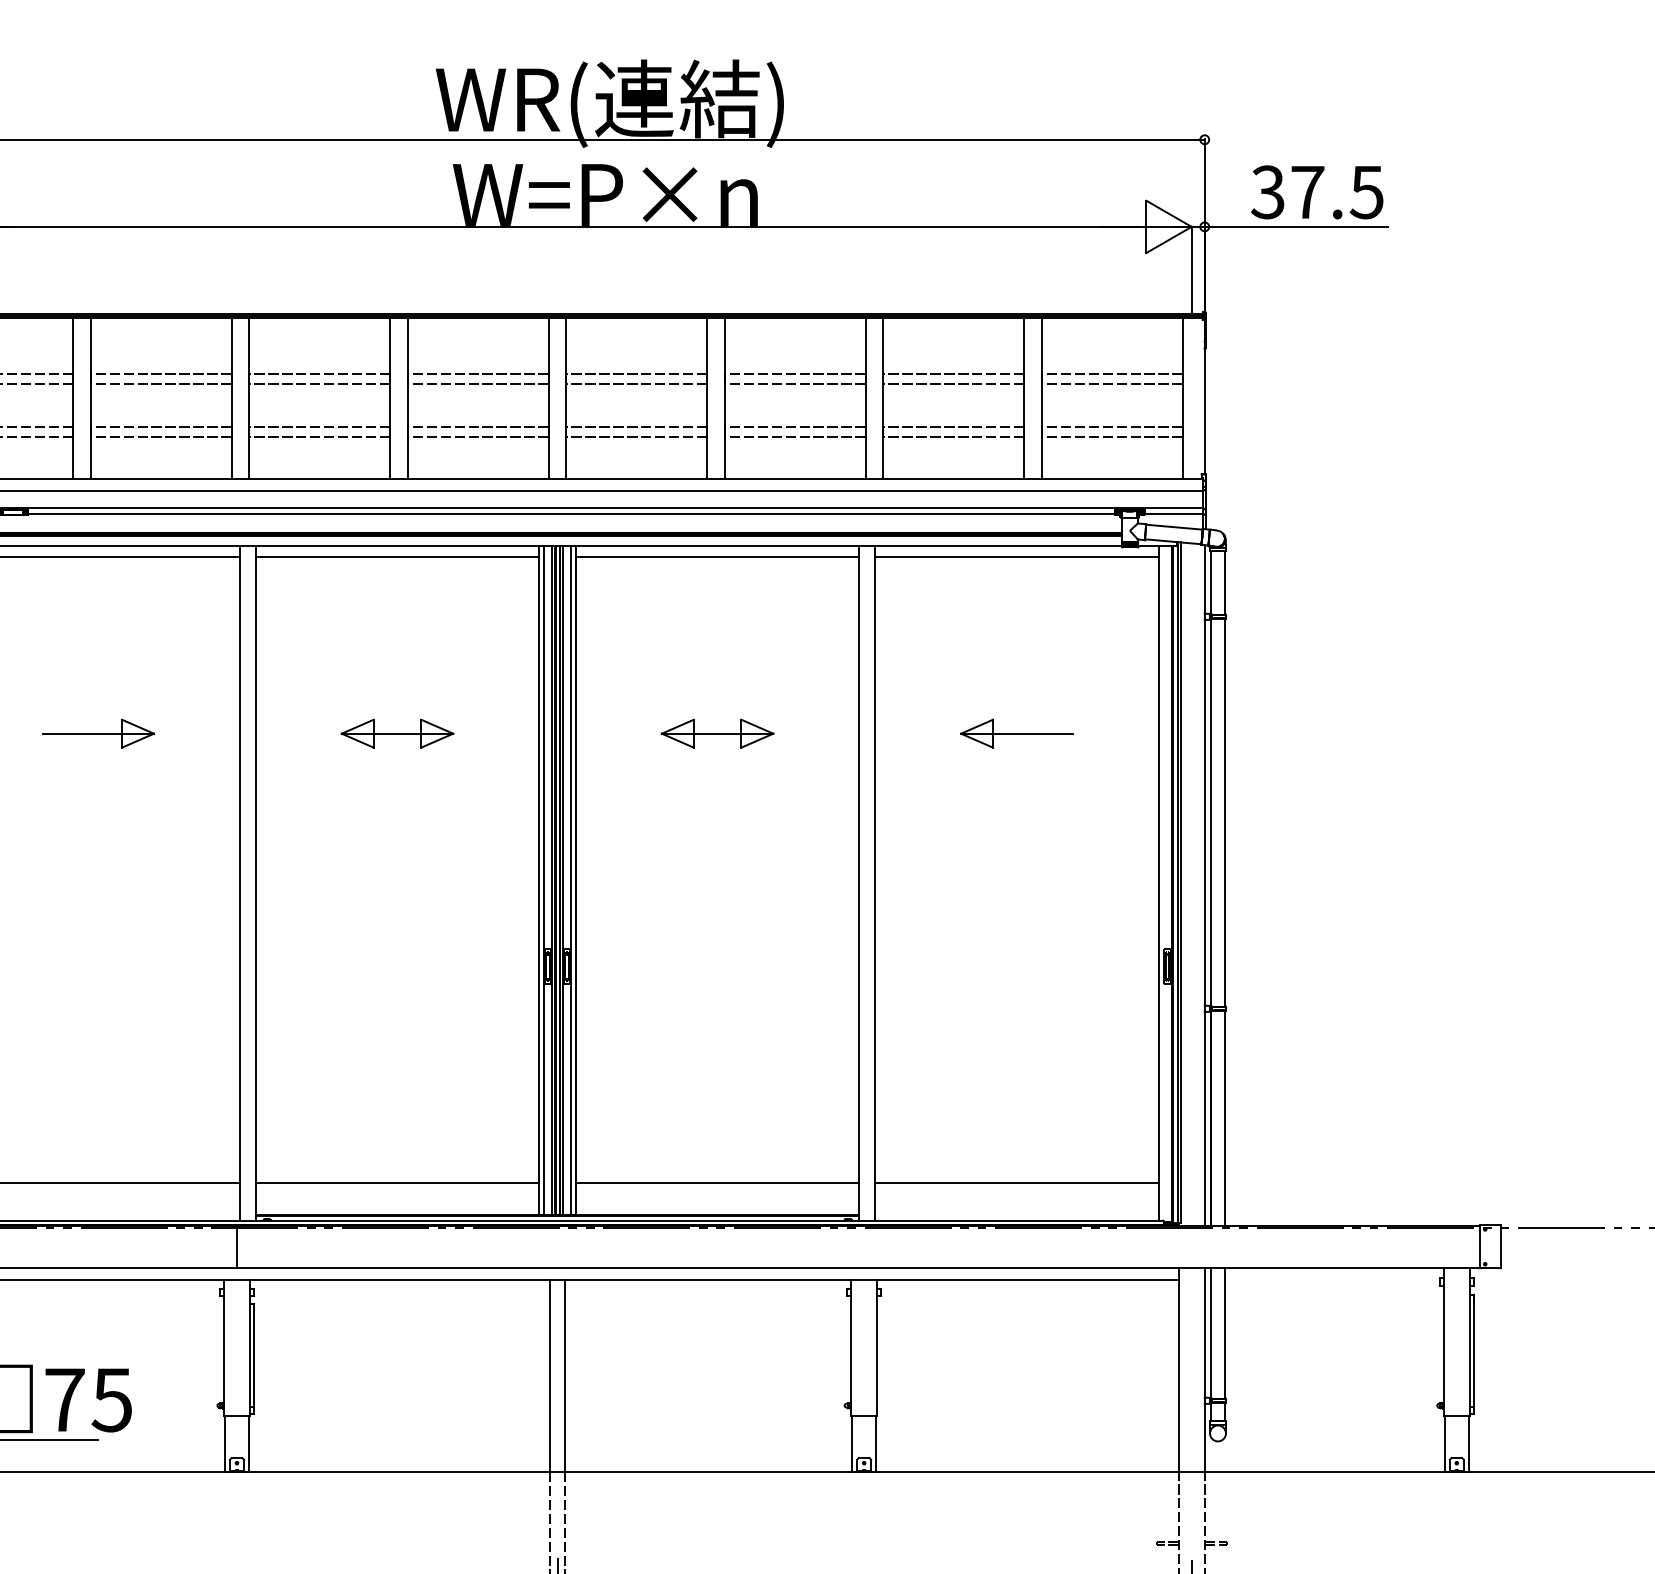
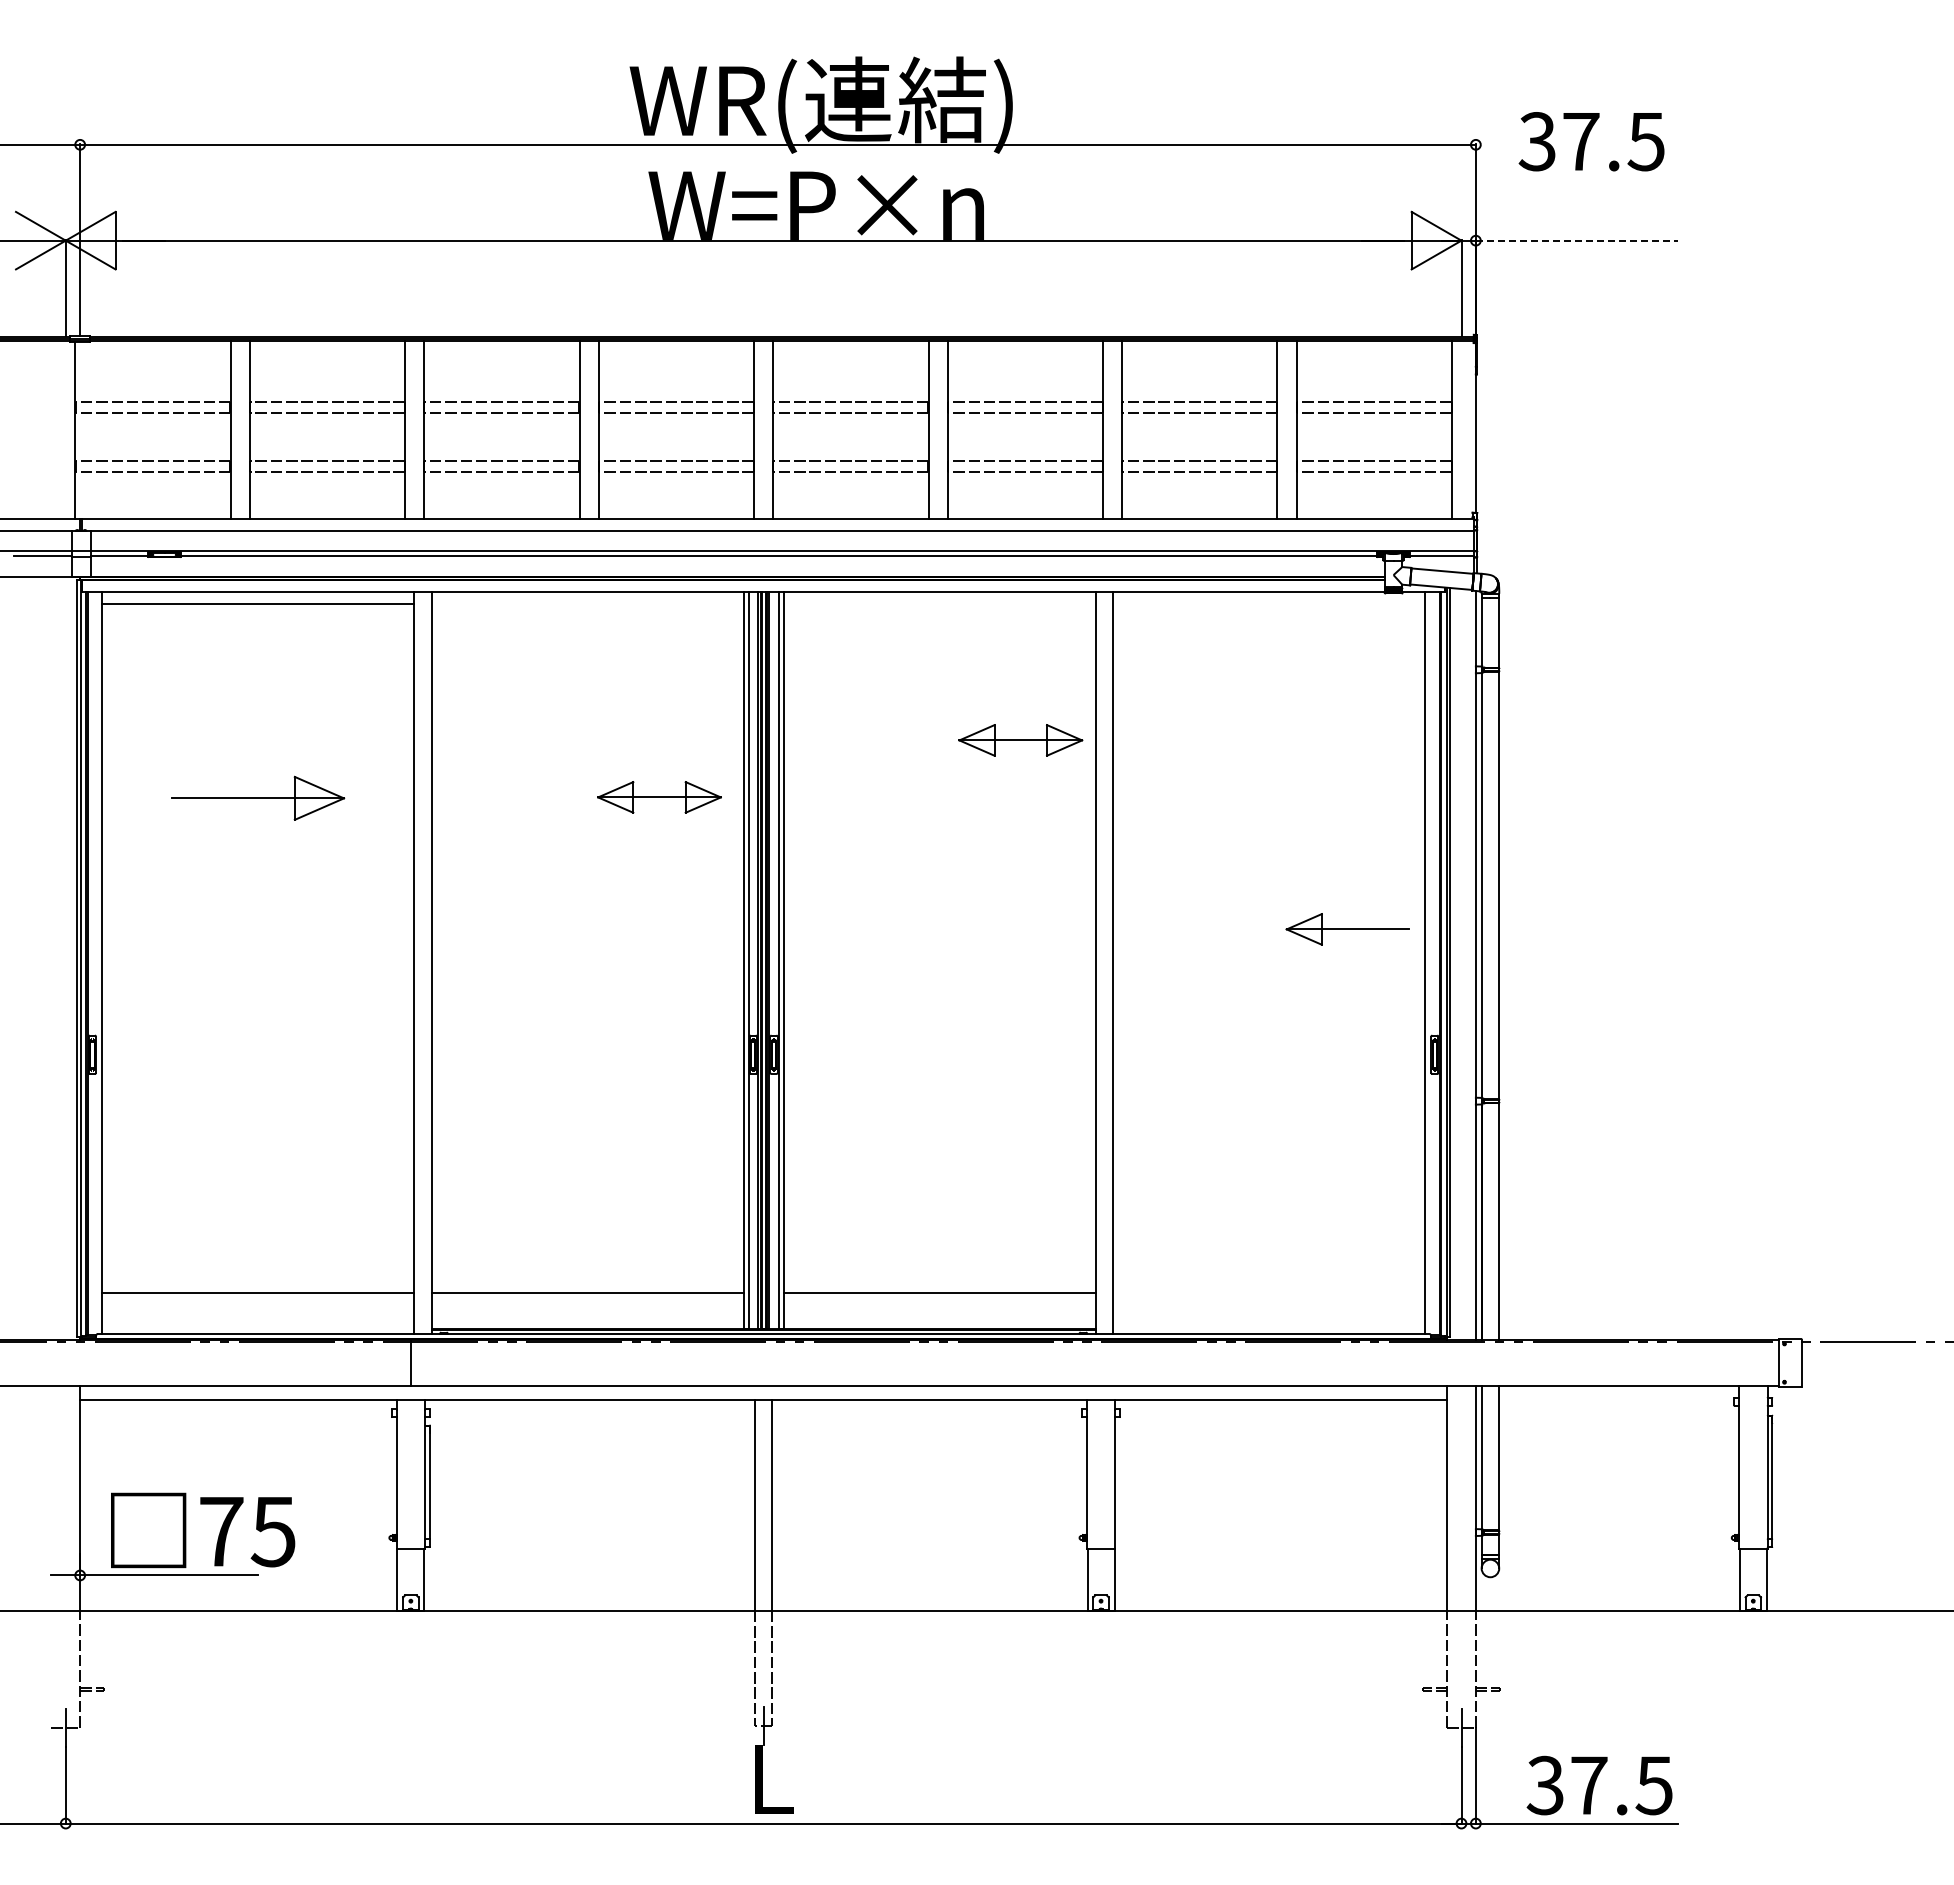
text: (1317, 192) -> (1591, 141), moved
line: (1296, 226) -> (1576, 240), solid -> dashed
line: (397, 557) -> (587, 604), removed
line: (717, 557) -> (939, 604), removed
line: (1017, 557) -> (1269, 604), removed
part: (98, 733) -> (258, 798), size x1.4
part: (397, 733) -> (659, 797), moved
part: (717, 733) -> (1020, 740), moved
part: (1016, 733) -> (1347, 929), moved
line: (1017, 1183) -> (1269, 1293), removed

